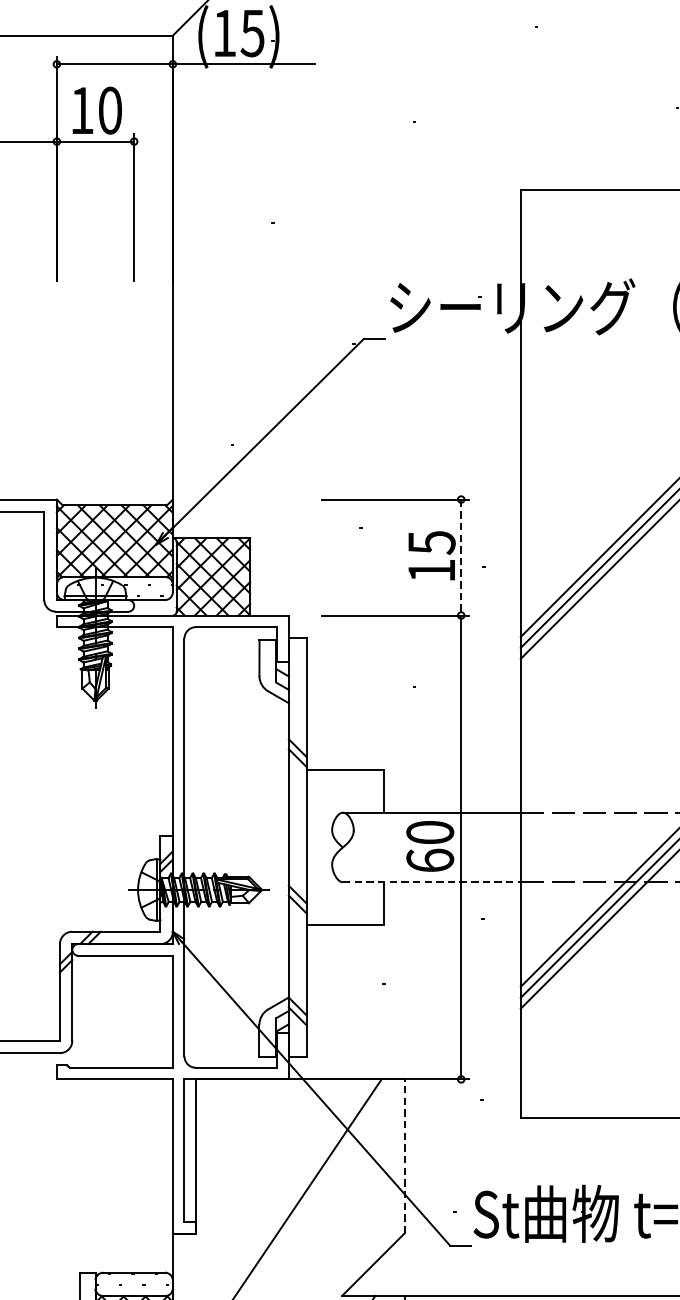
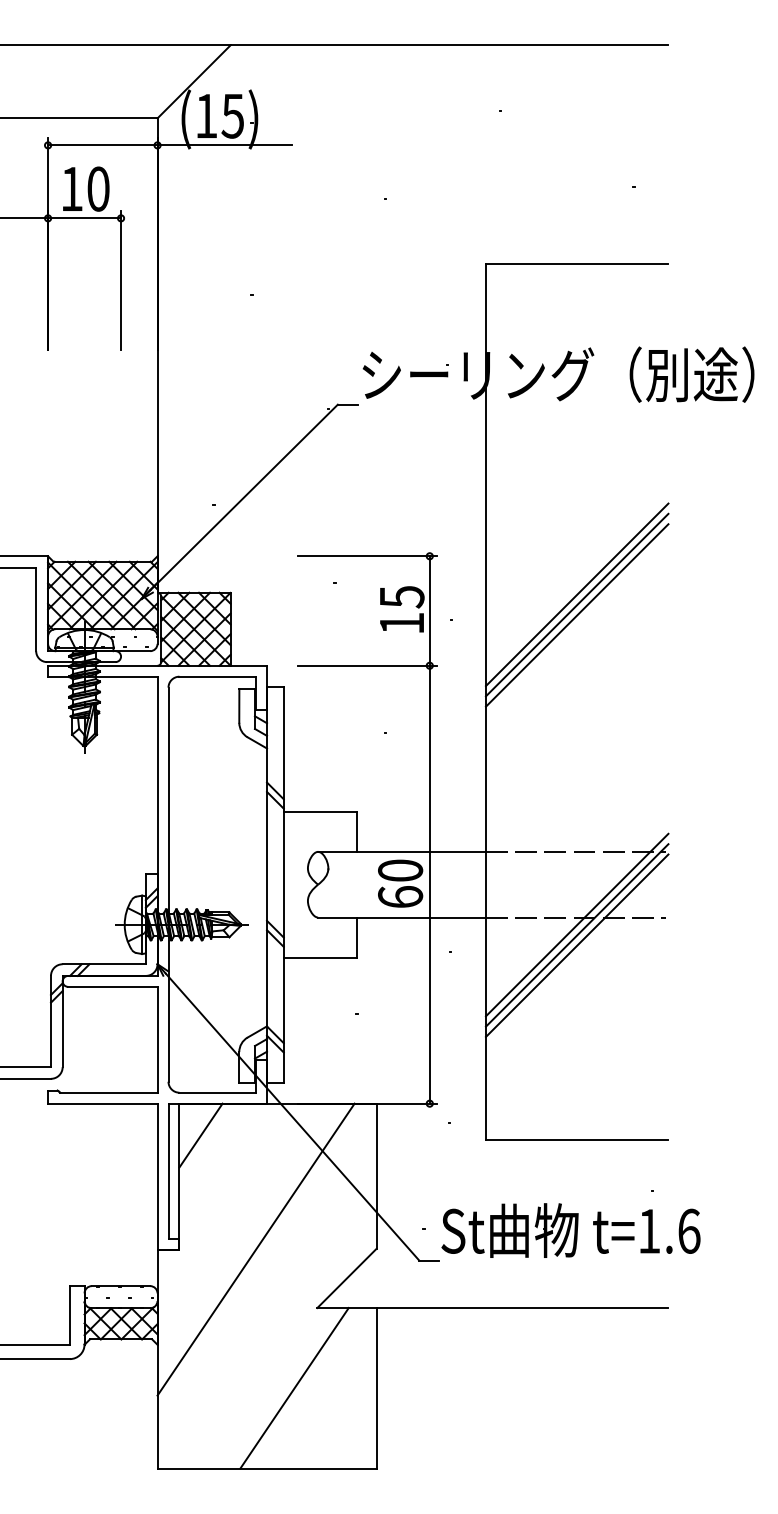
line: (460, 558) -> (429, 611), dashed -> solid
line: (432, 882) -> (402, 917), dashed -> solid
line: (218, 1113) -> (200, 1135), added
line: (404, 1156) -> (376, 1176), dashed -> solid

